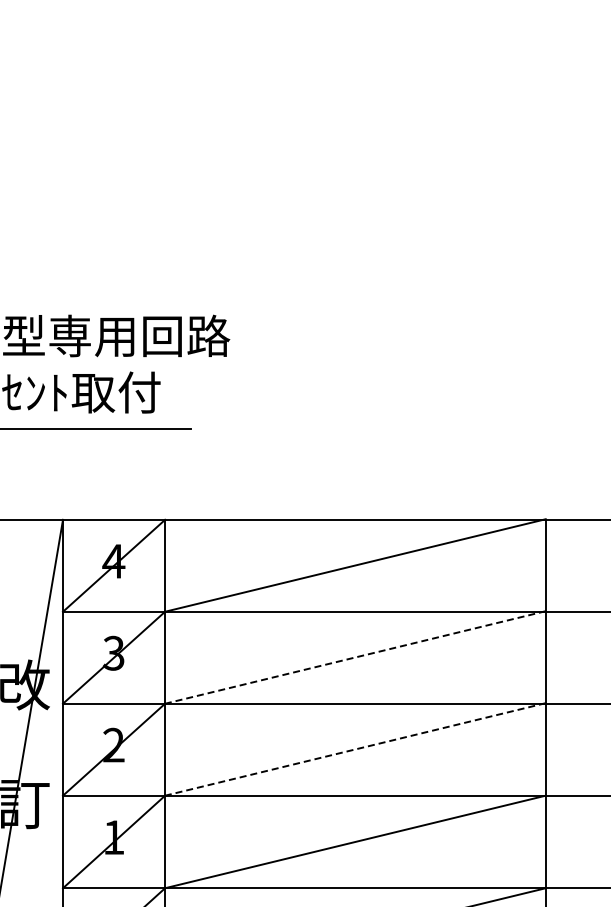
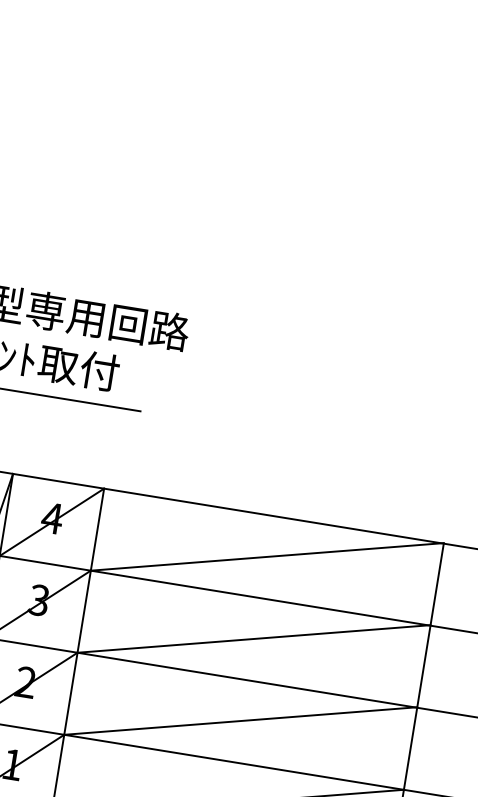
line: (355, 657) -> (254, 639), dashed -> solid
line: (355, 749) -> (240, 721), dashed -> solid

